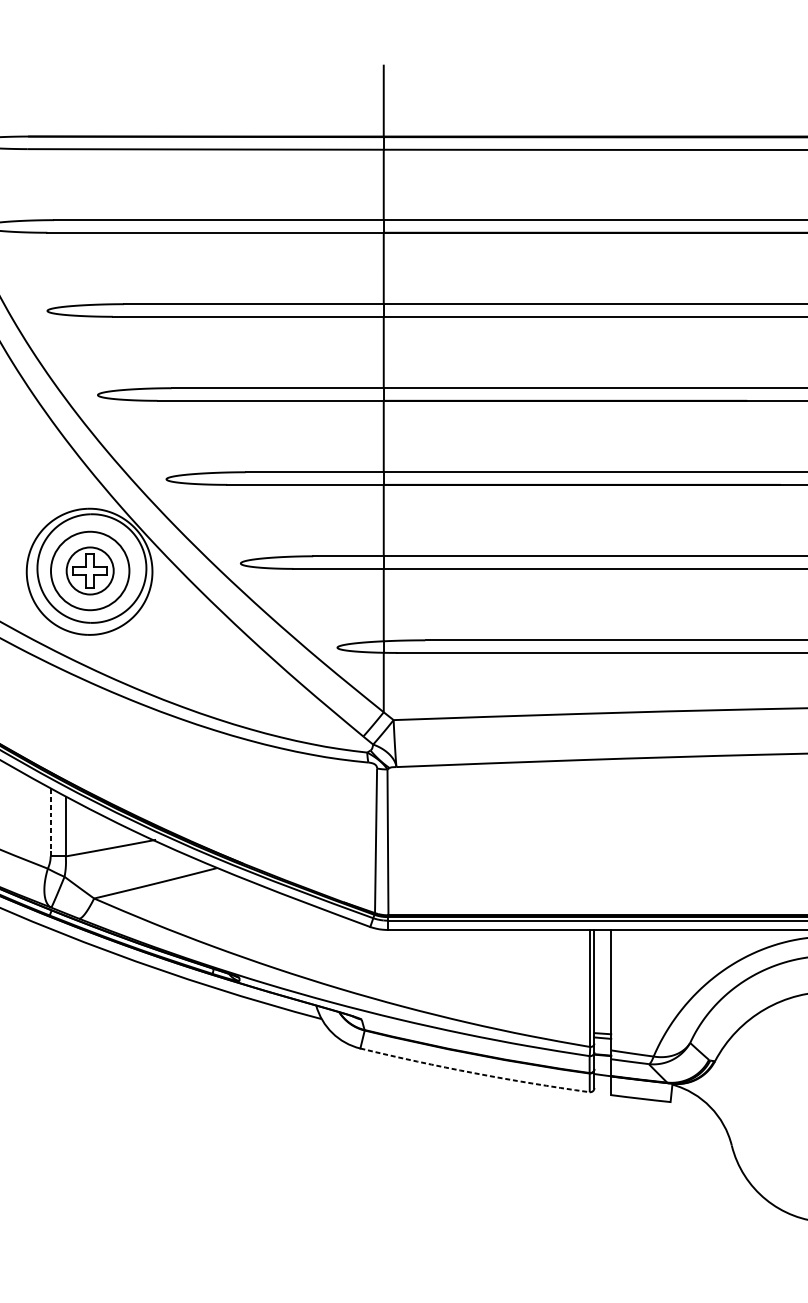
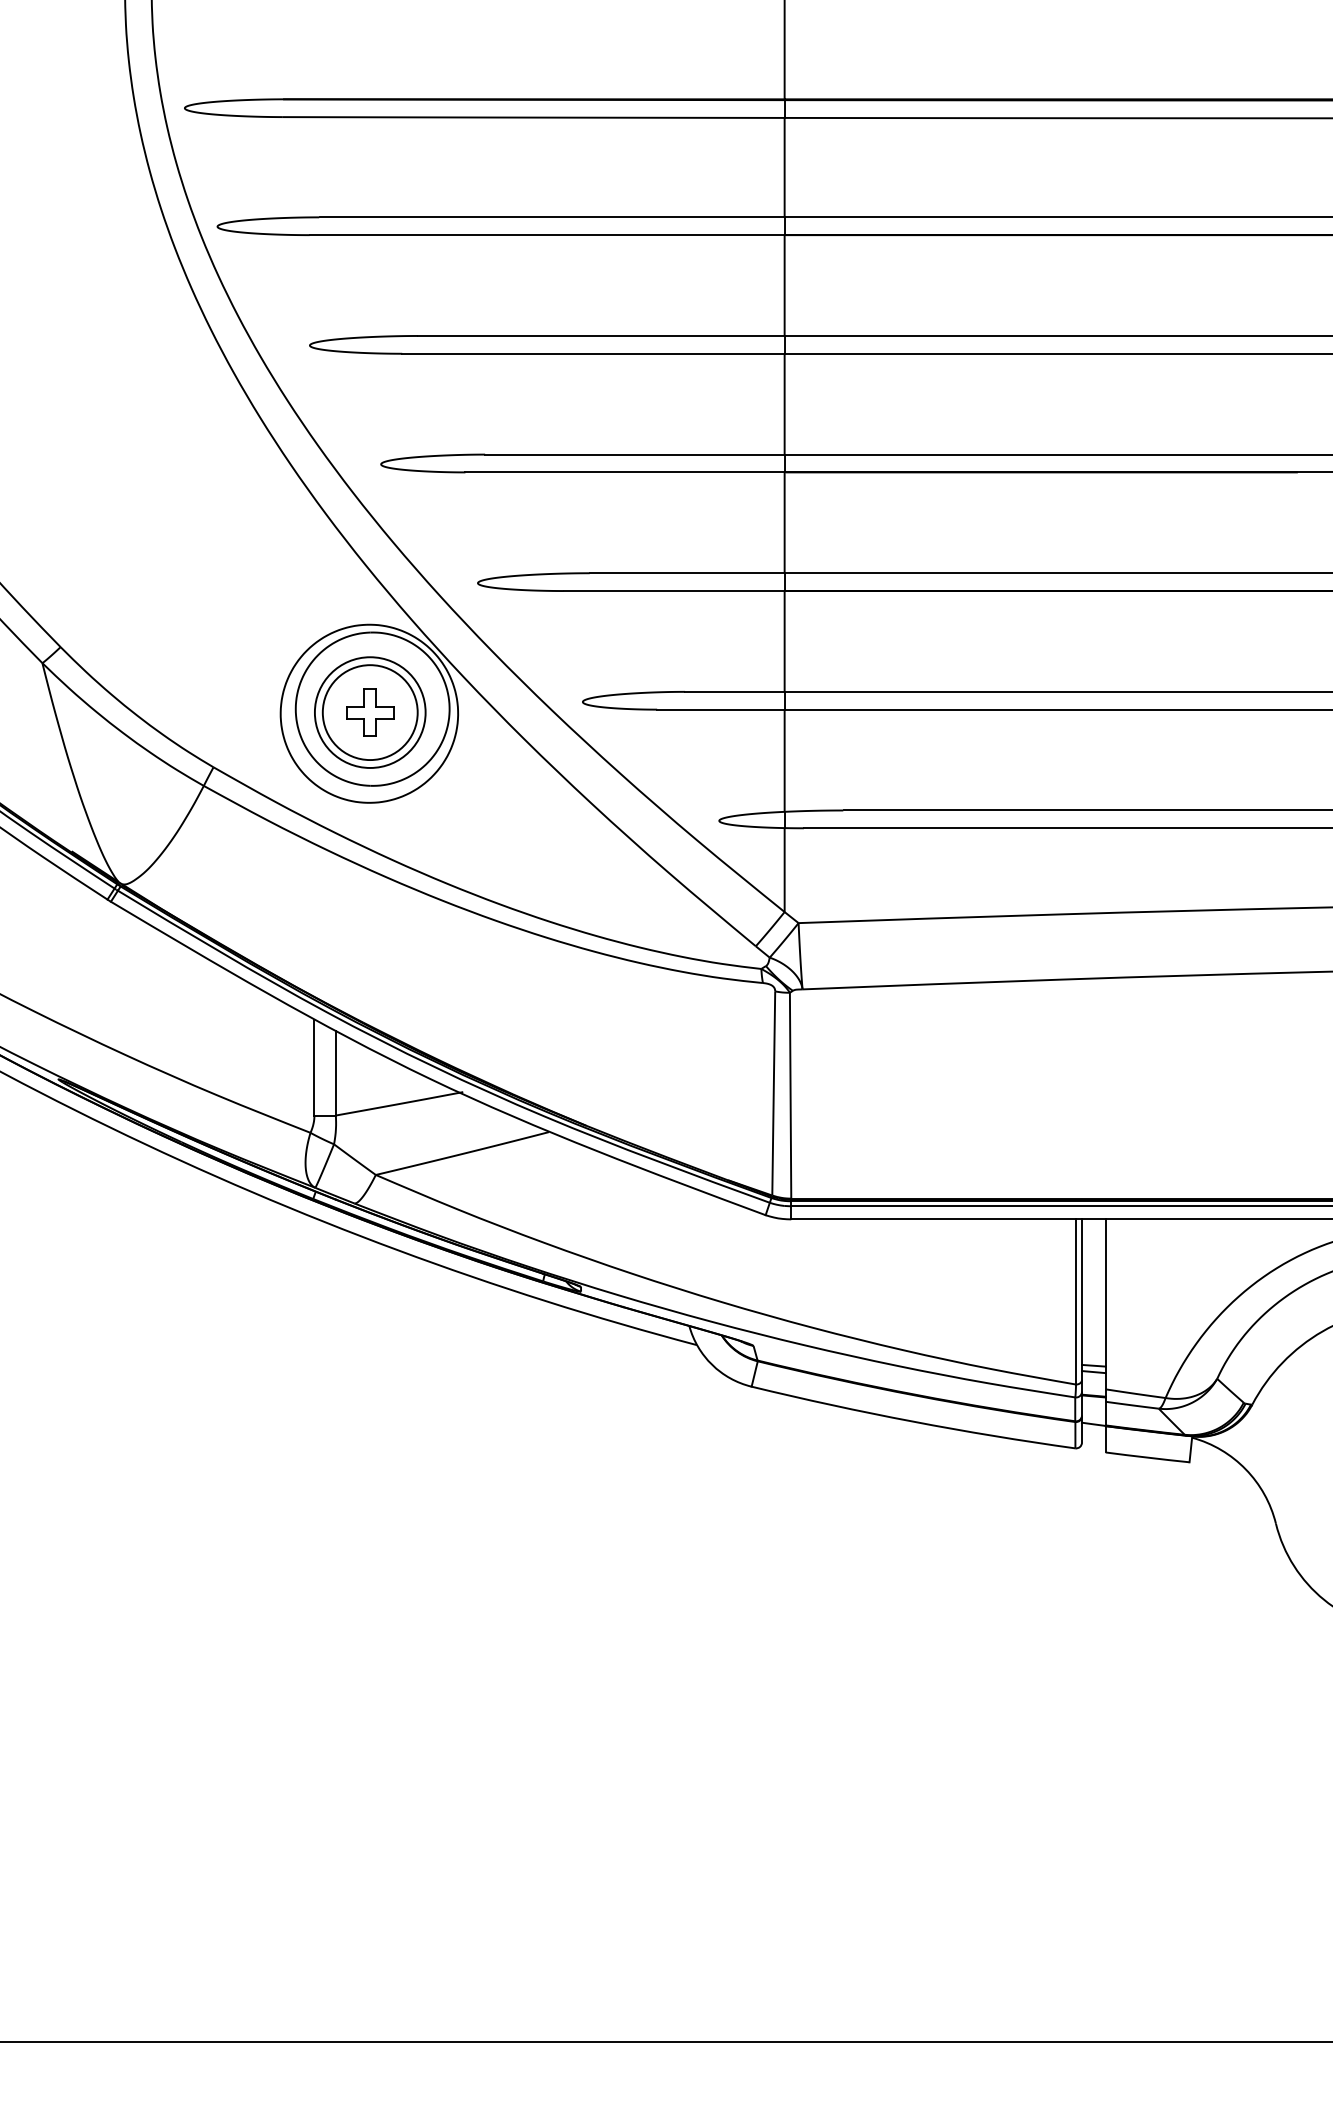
circle: (89, 570) -> (369, 712), size x1.43
line: (50, 822) -> (314, 1067), dashed -> solid
arc: (474, 1073) -> (912, 1421), dashed -> solid

